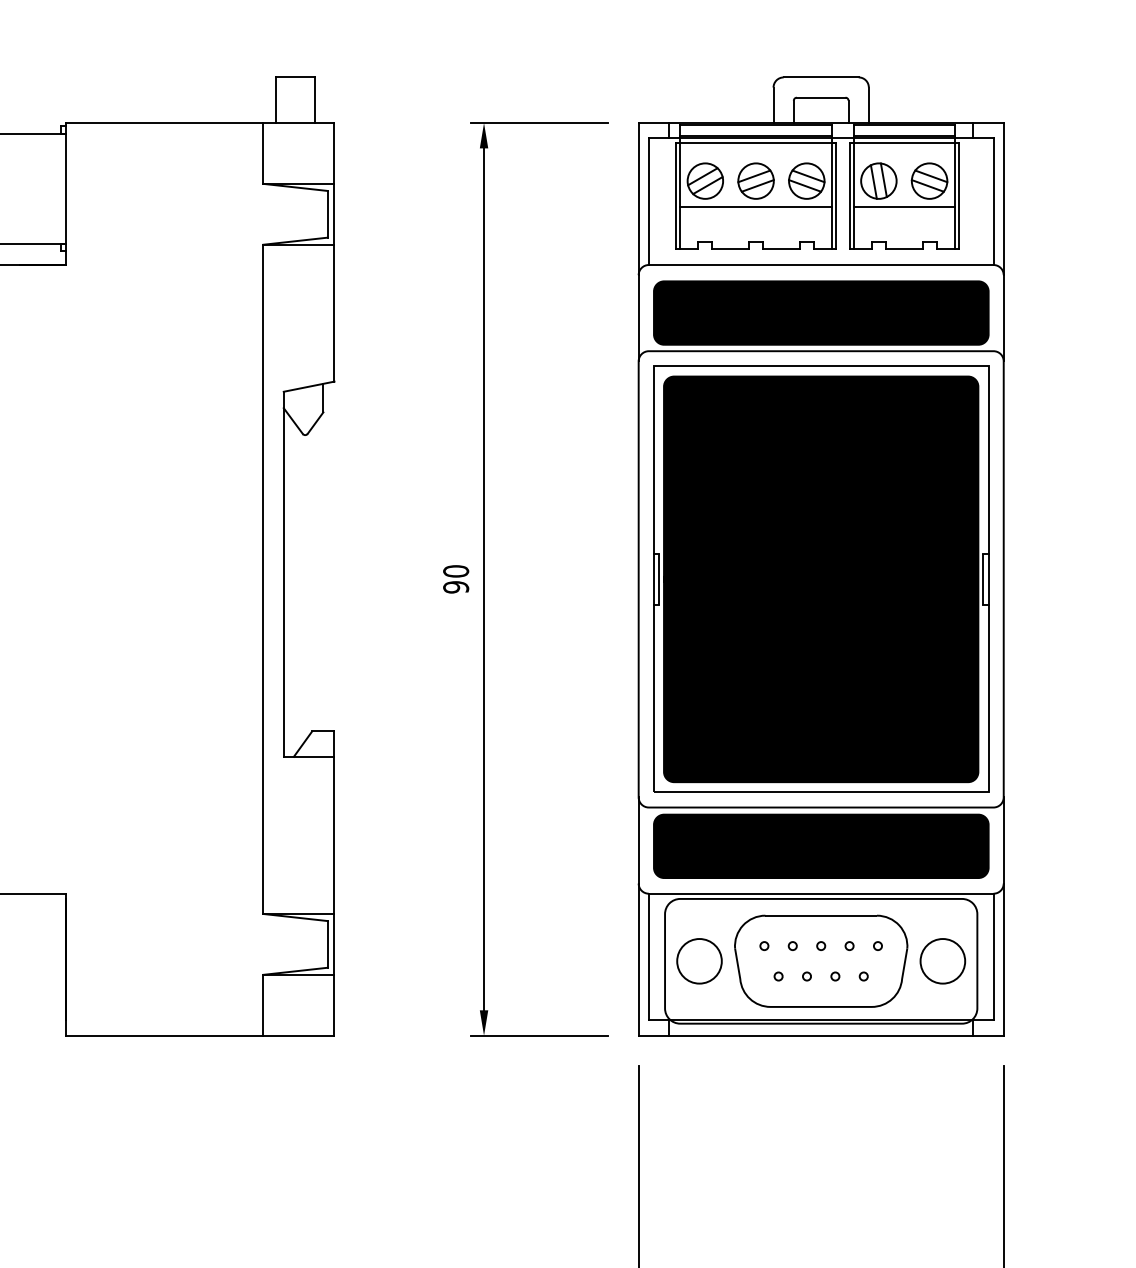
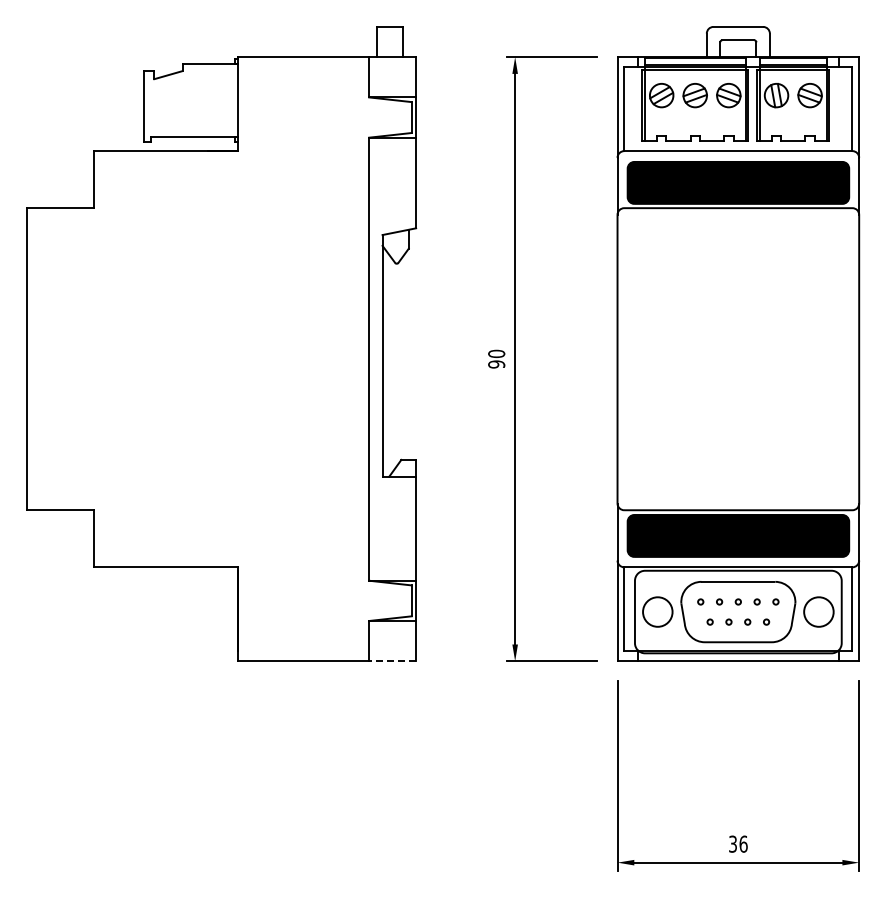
line: (754, 206) -> (694, 112), removed
line: (902, 206) -> (792, 112), removed
part: (821, 578) -> (738, 358), removed
line: (298, 1036) -> (392, 661), solid -> dashed

